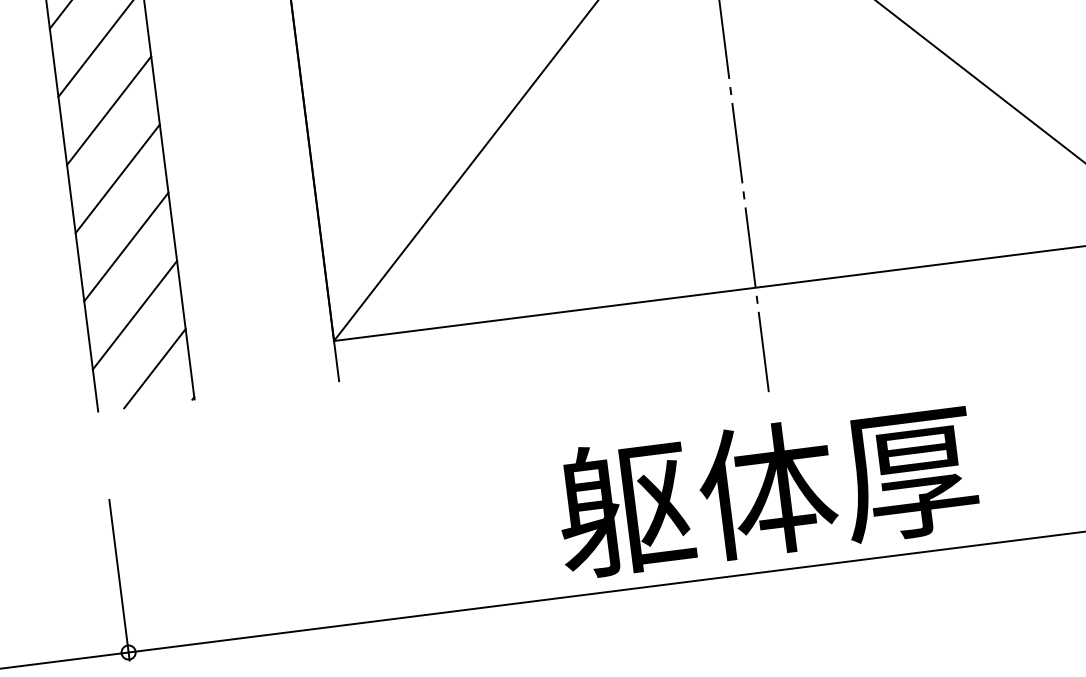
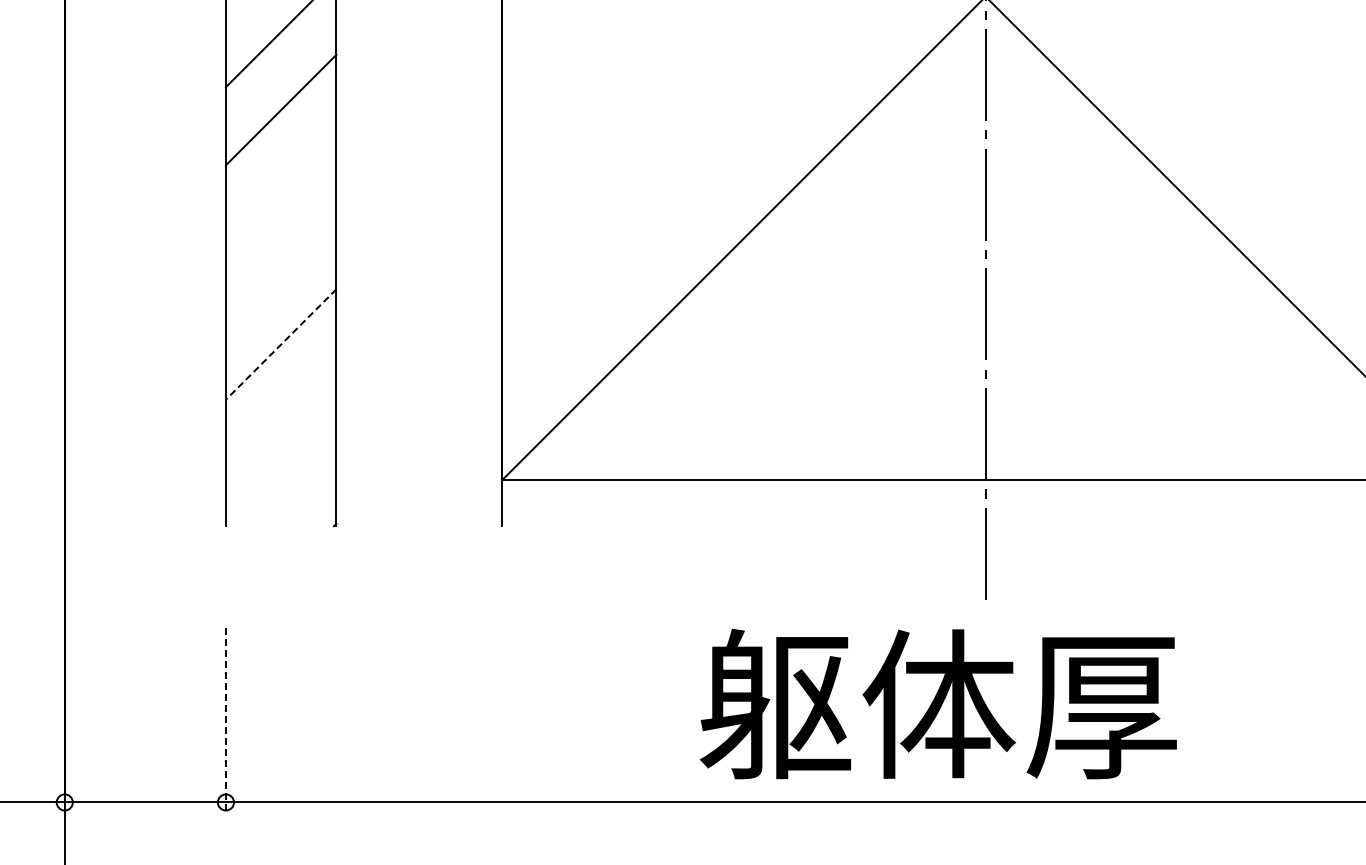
line: (108, 111) -> (280, 188), removed
line: (117, 179) -> (280, 266), removed
line: (125, 247) -> (280, 344), solid -> dashed
line: (134, 315) -> (280, 422), removed
line: (154, 368) -> (295, 485), removed
text: (765, 489) -> (937, 703), moved
line: (119, 581) -> (225, 720), solid -> dashed

